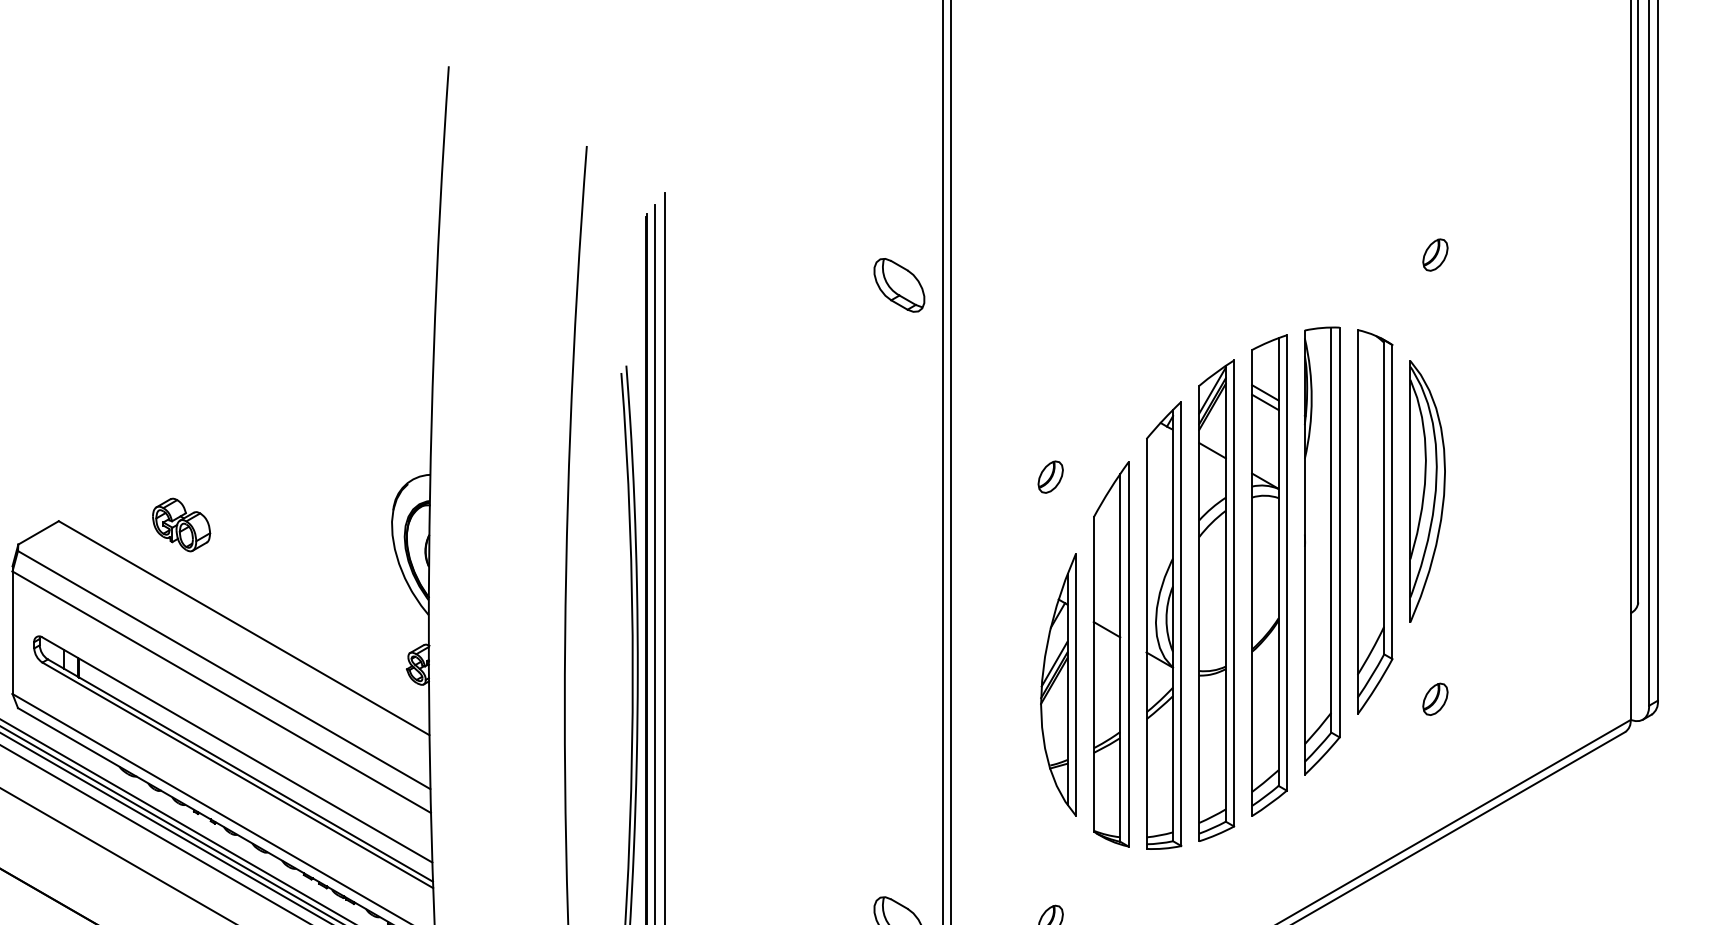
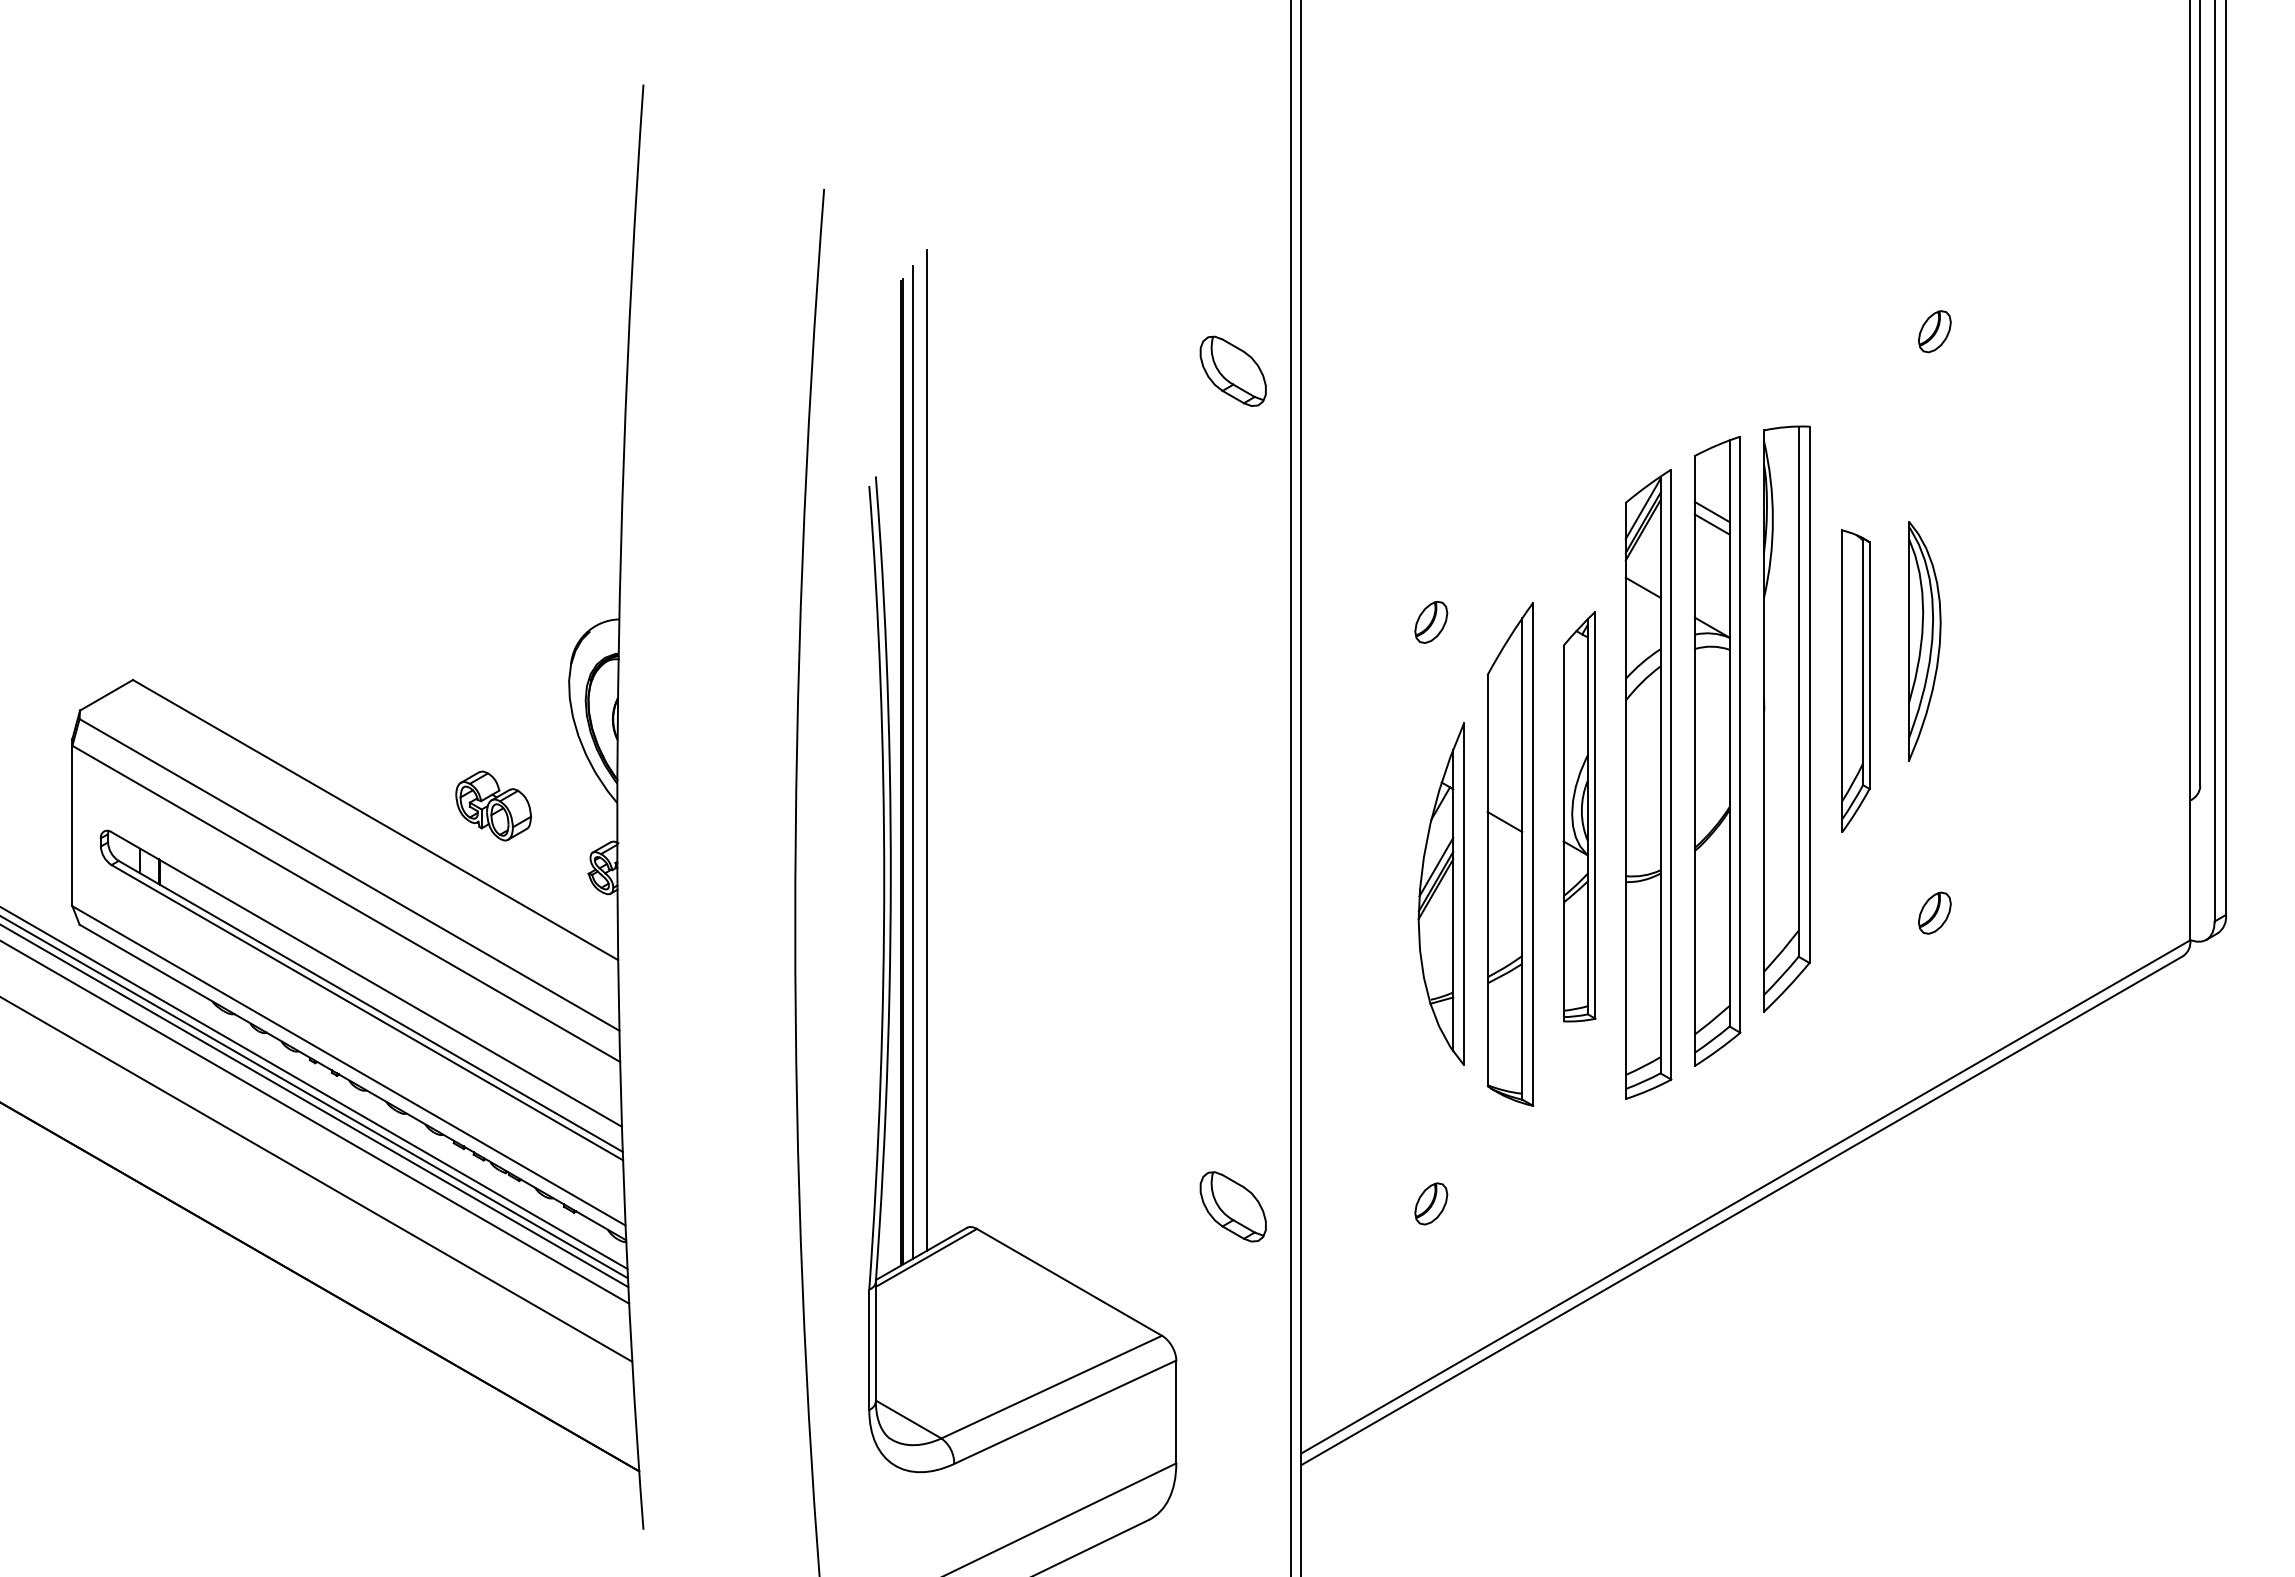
part: (1427, 491) -> (1924, 640), size x0.7
part: (1374, 522) -> (1855, 681), size x0.6
part: (181, 524) -> (493, 805), moved
part: (1163, 625) -> (1579, 816), size x0.7

